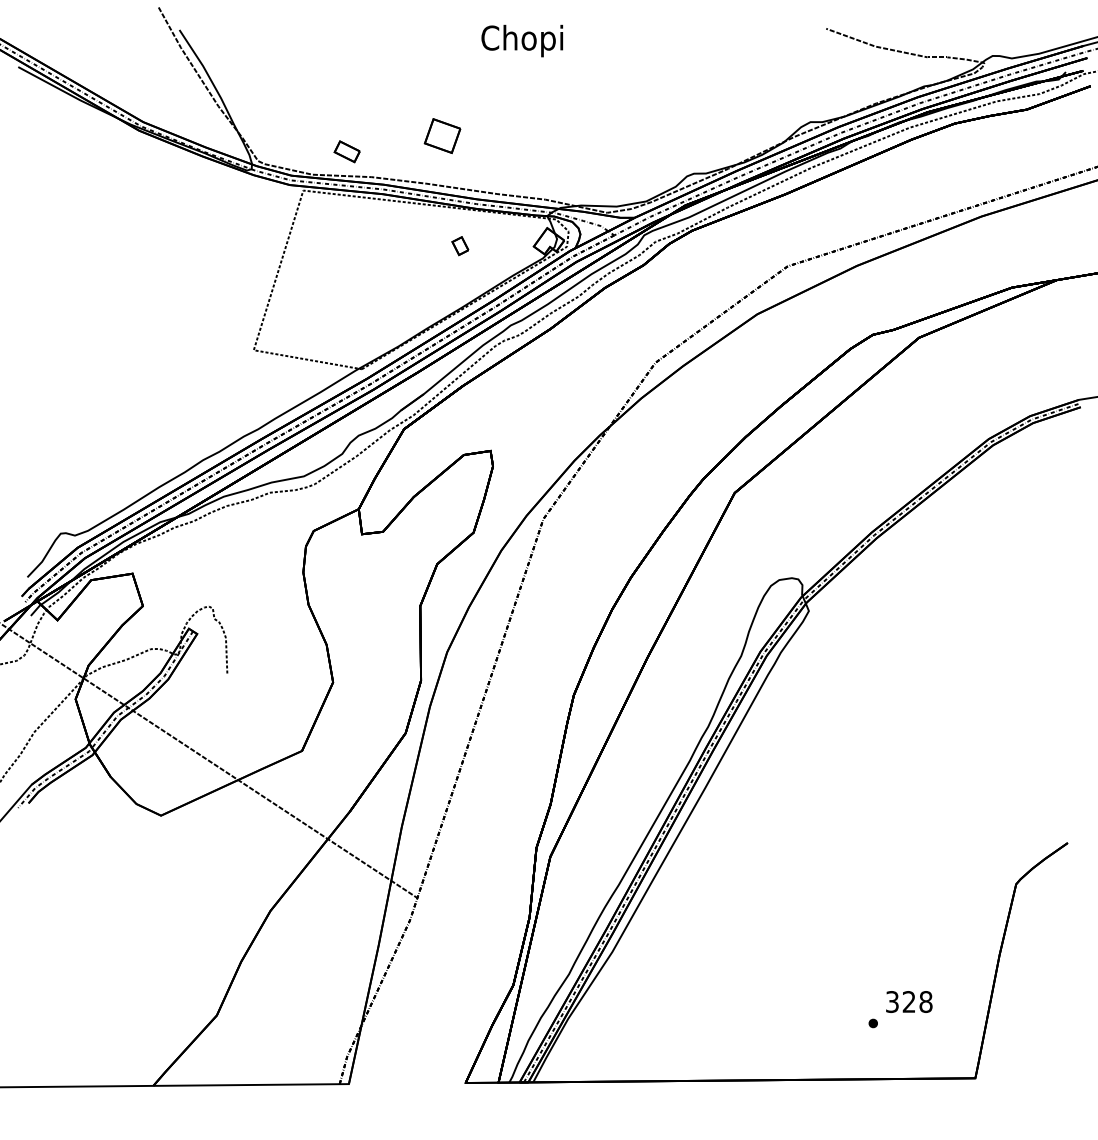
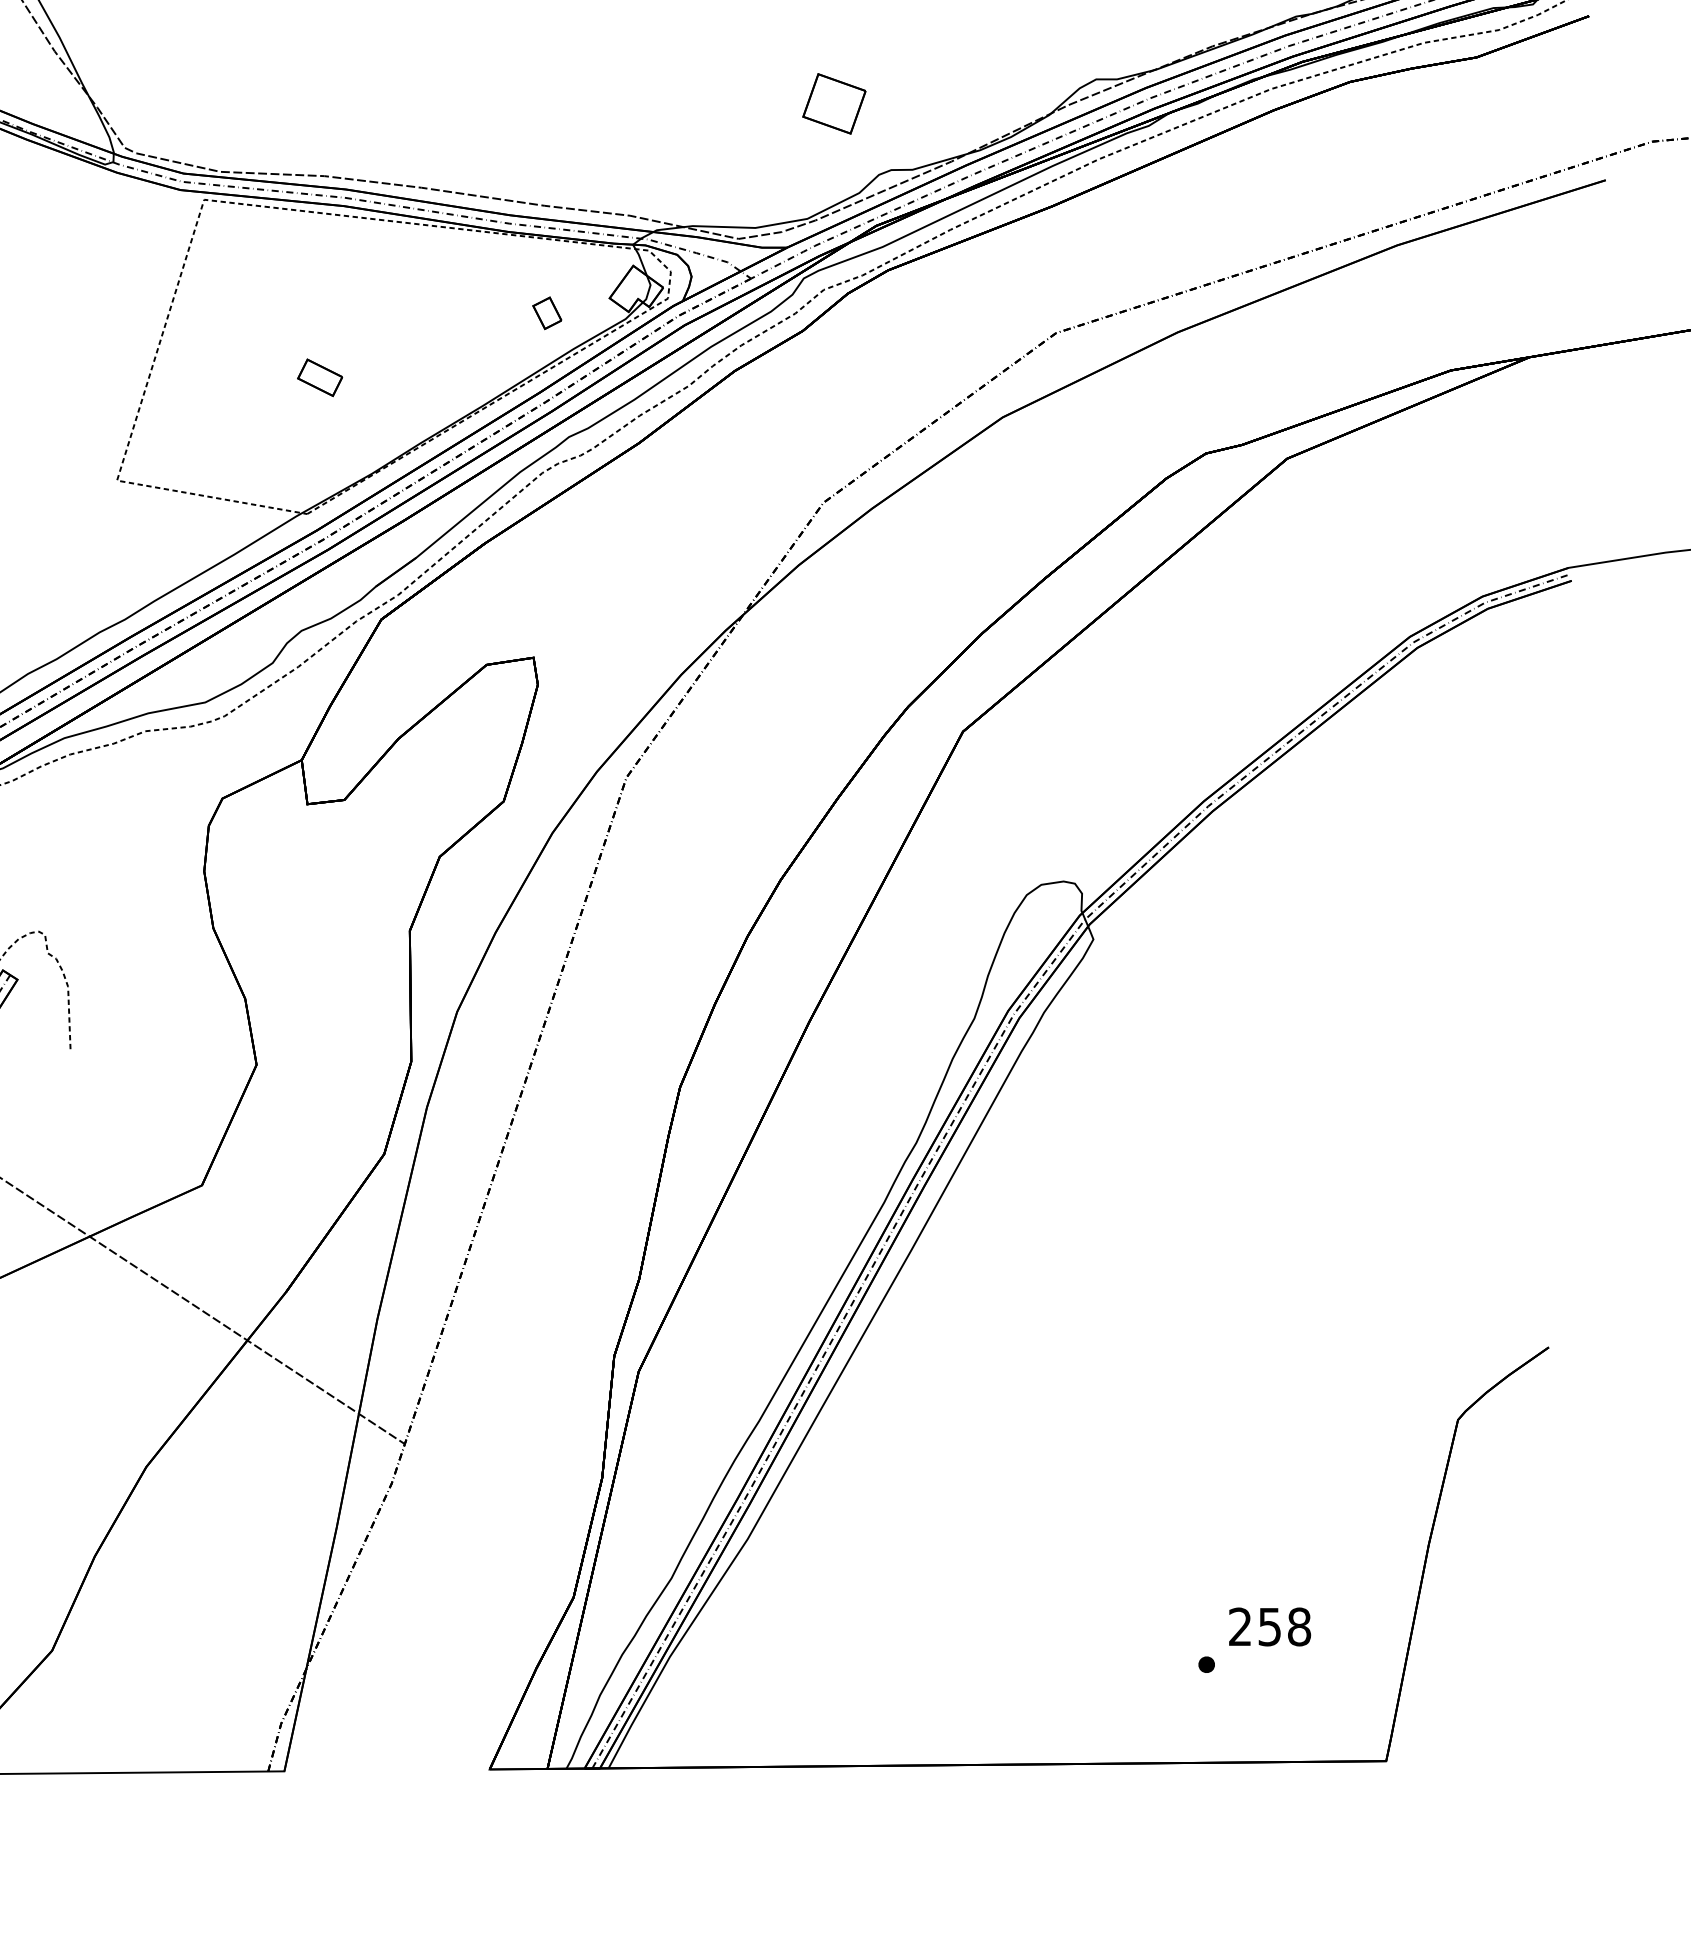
part: (442, 136) -> (834, 104), moved
part: (346, 151) -> (318, 377), moved
part: (460, 246) -> (547, 313), moved
text: (900, 1002) -> (1254, 1627), 328 -> 258

